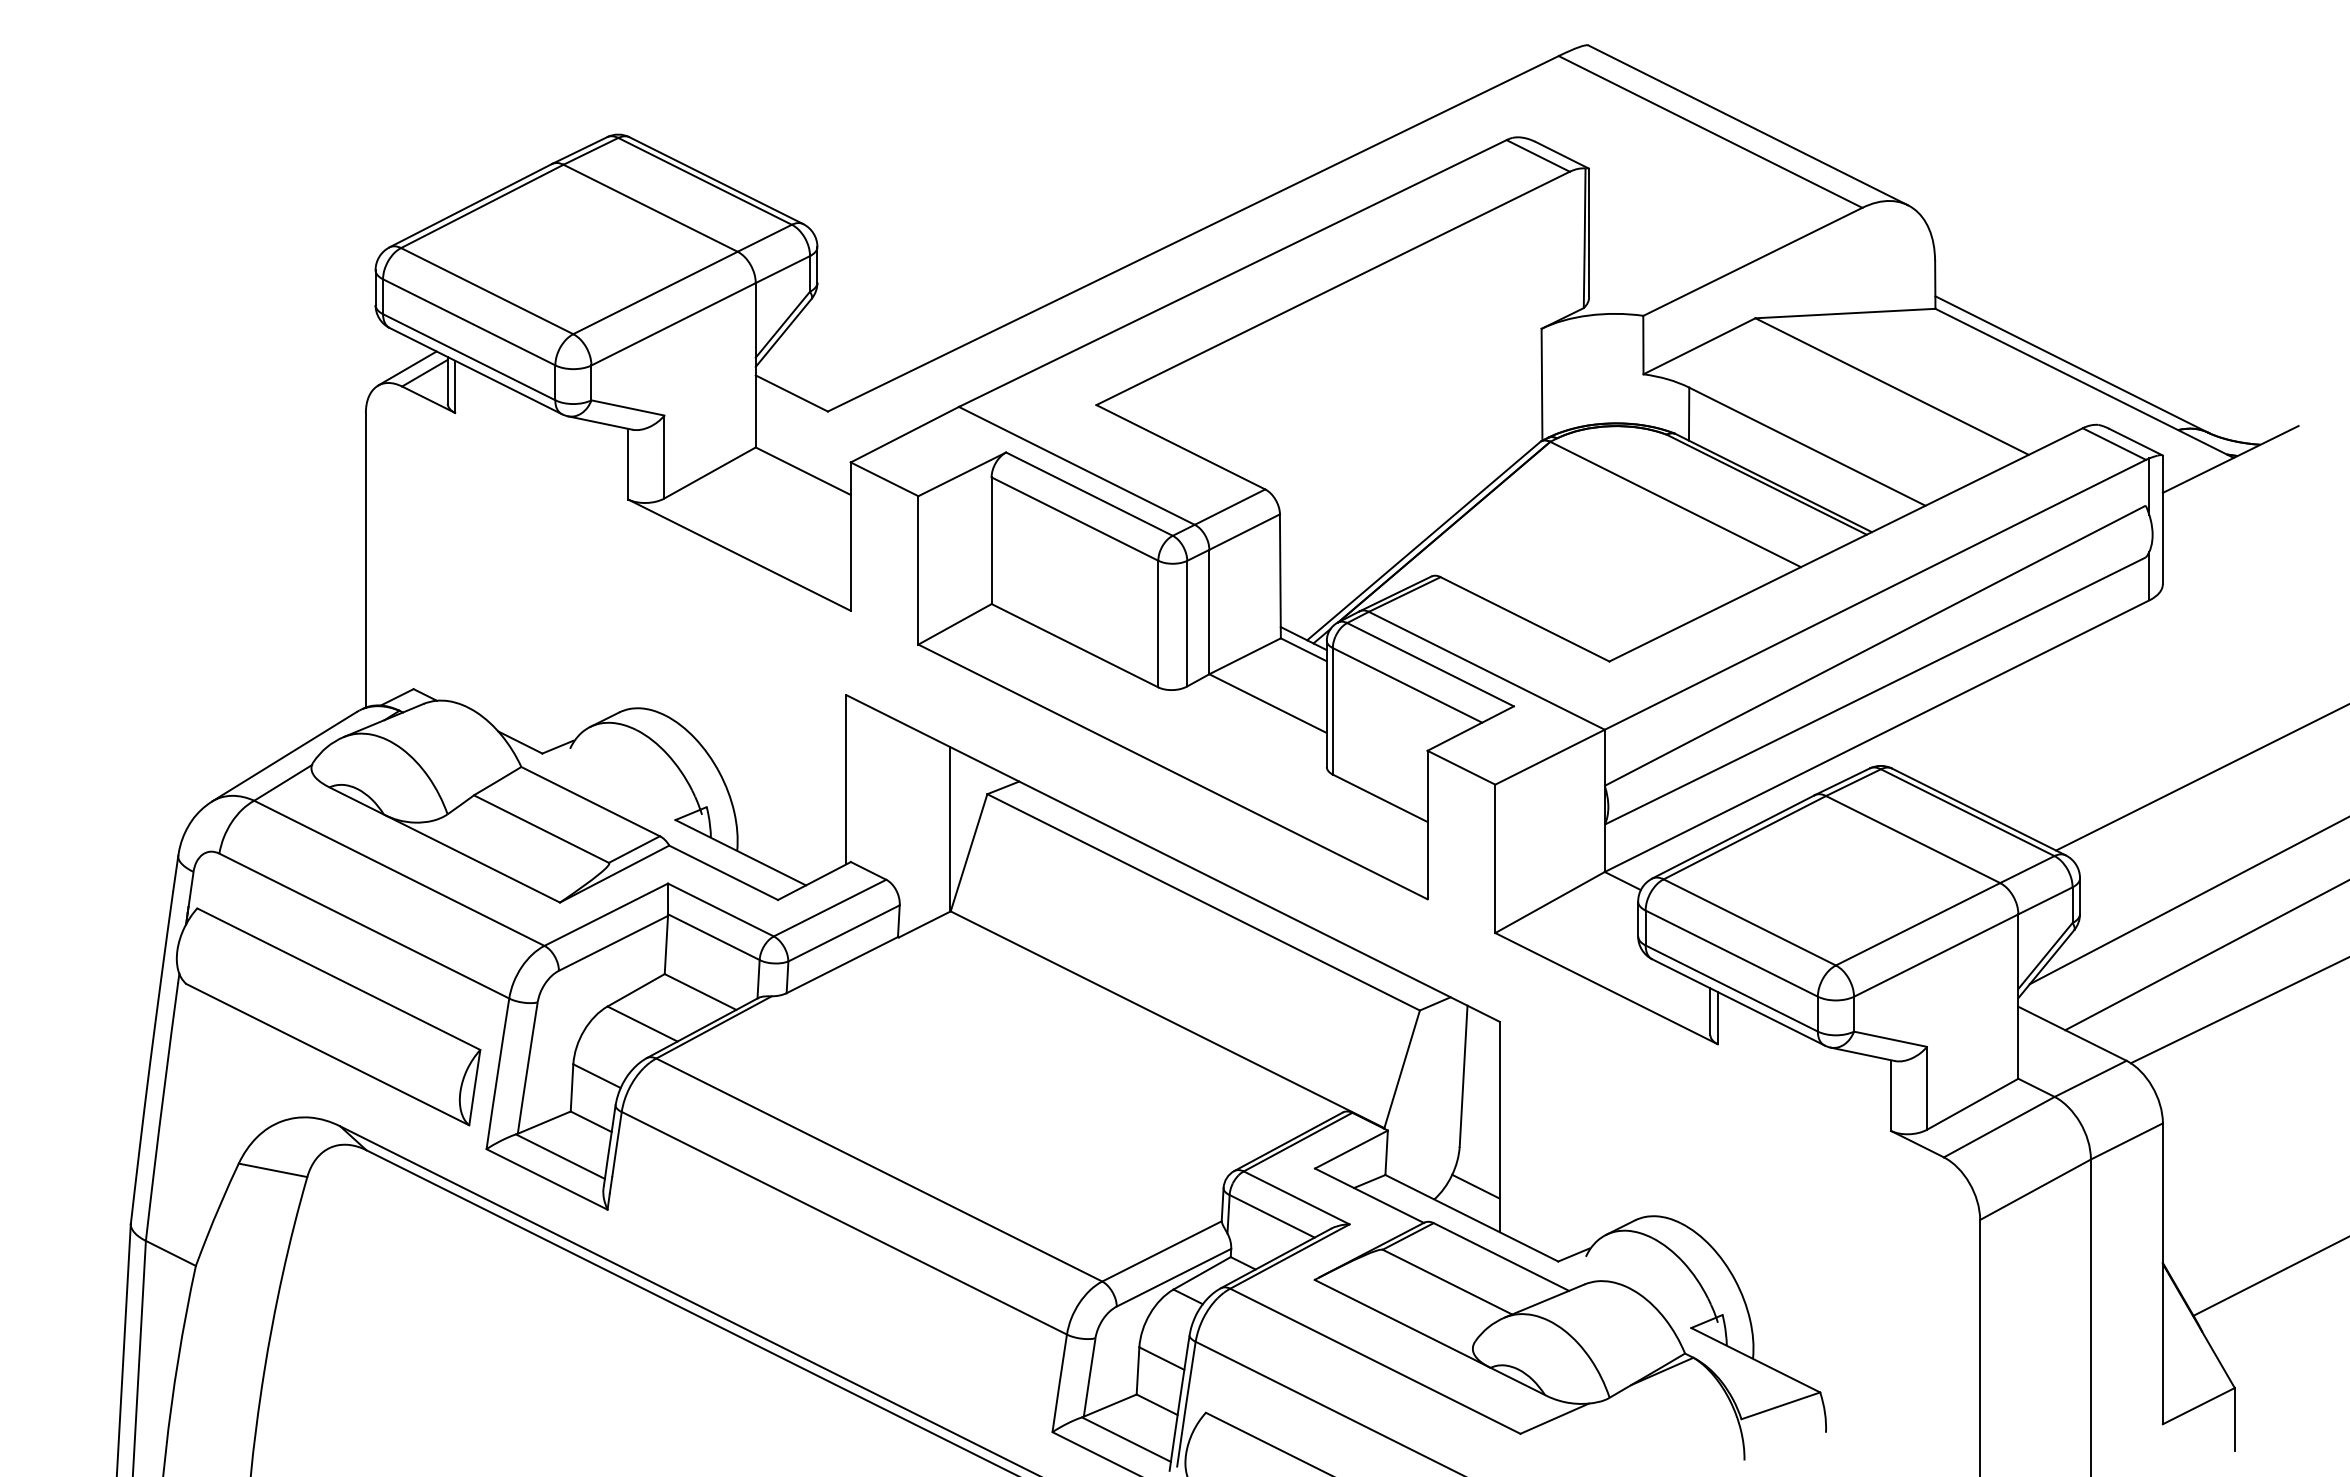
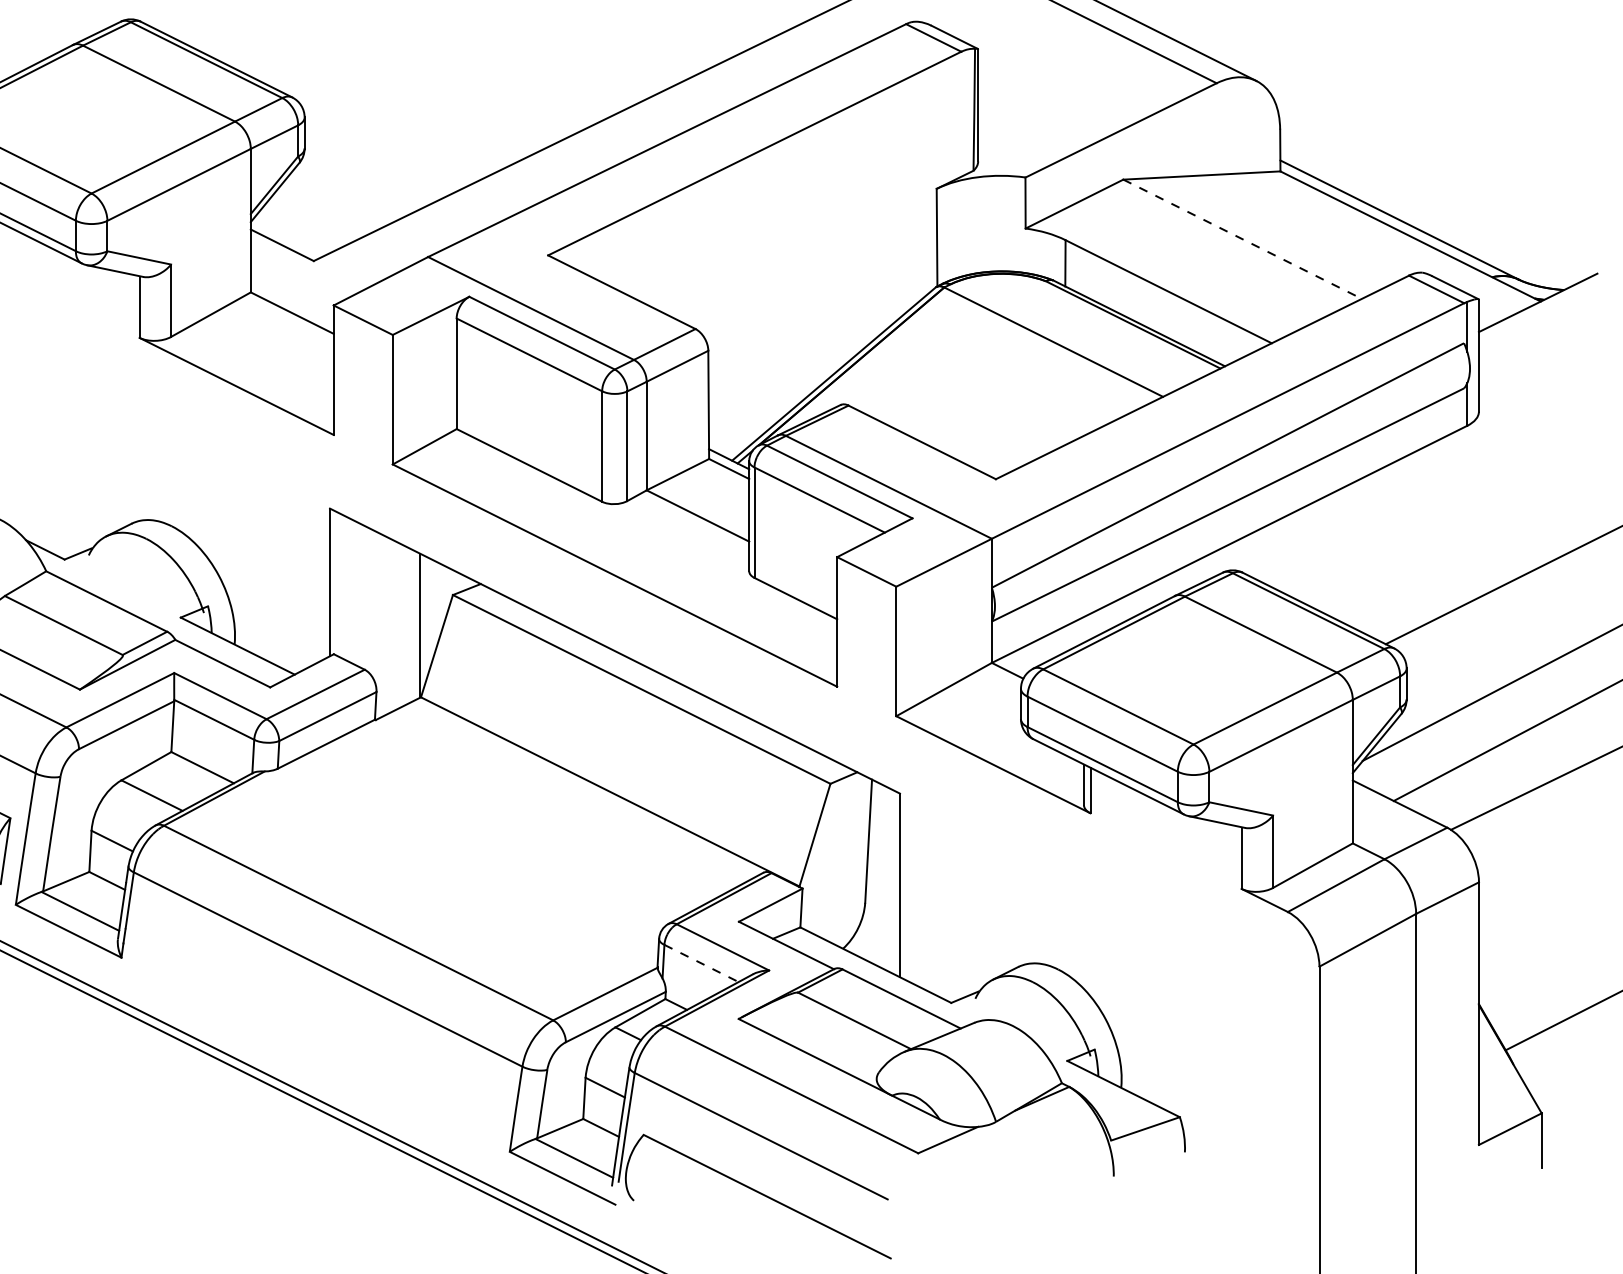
line: (1892, 386) -> (1242, 239), solid -> dashed
line: (1475, 1186) -> (879, 937), removed
line: (1272, 1216) -> (701, 963), solid -> dashed

